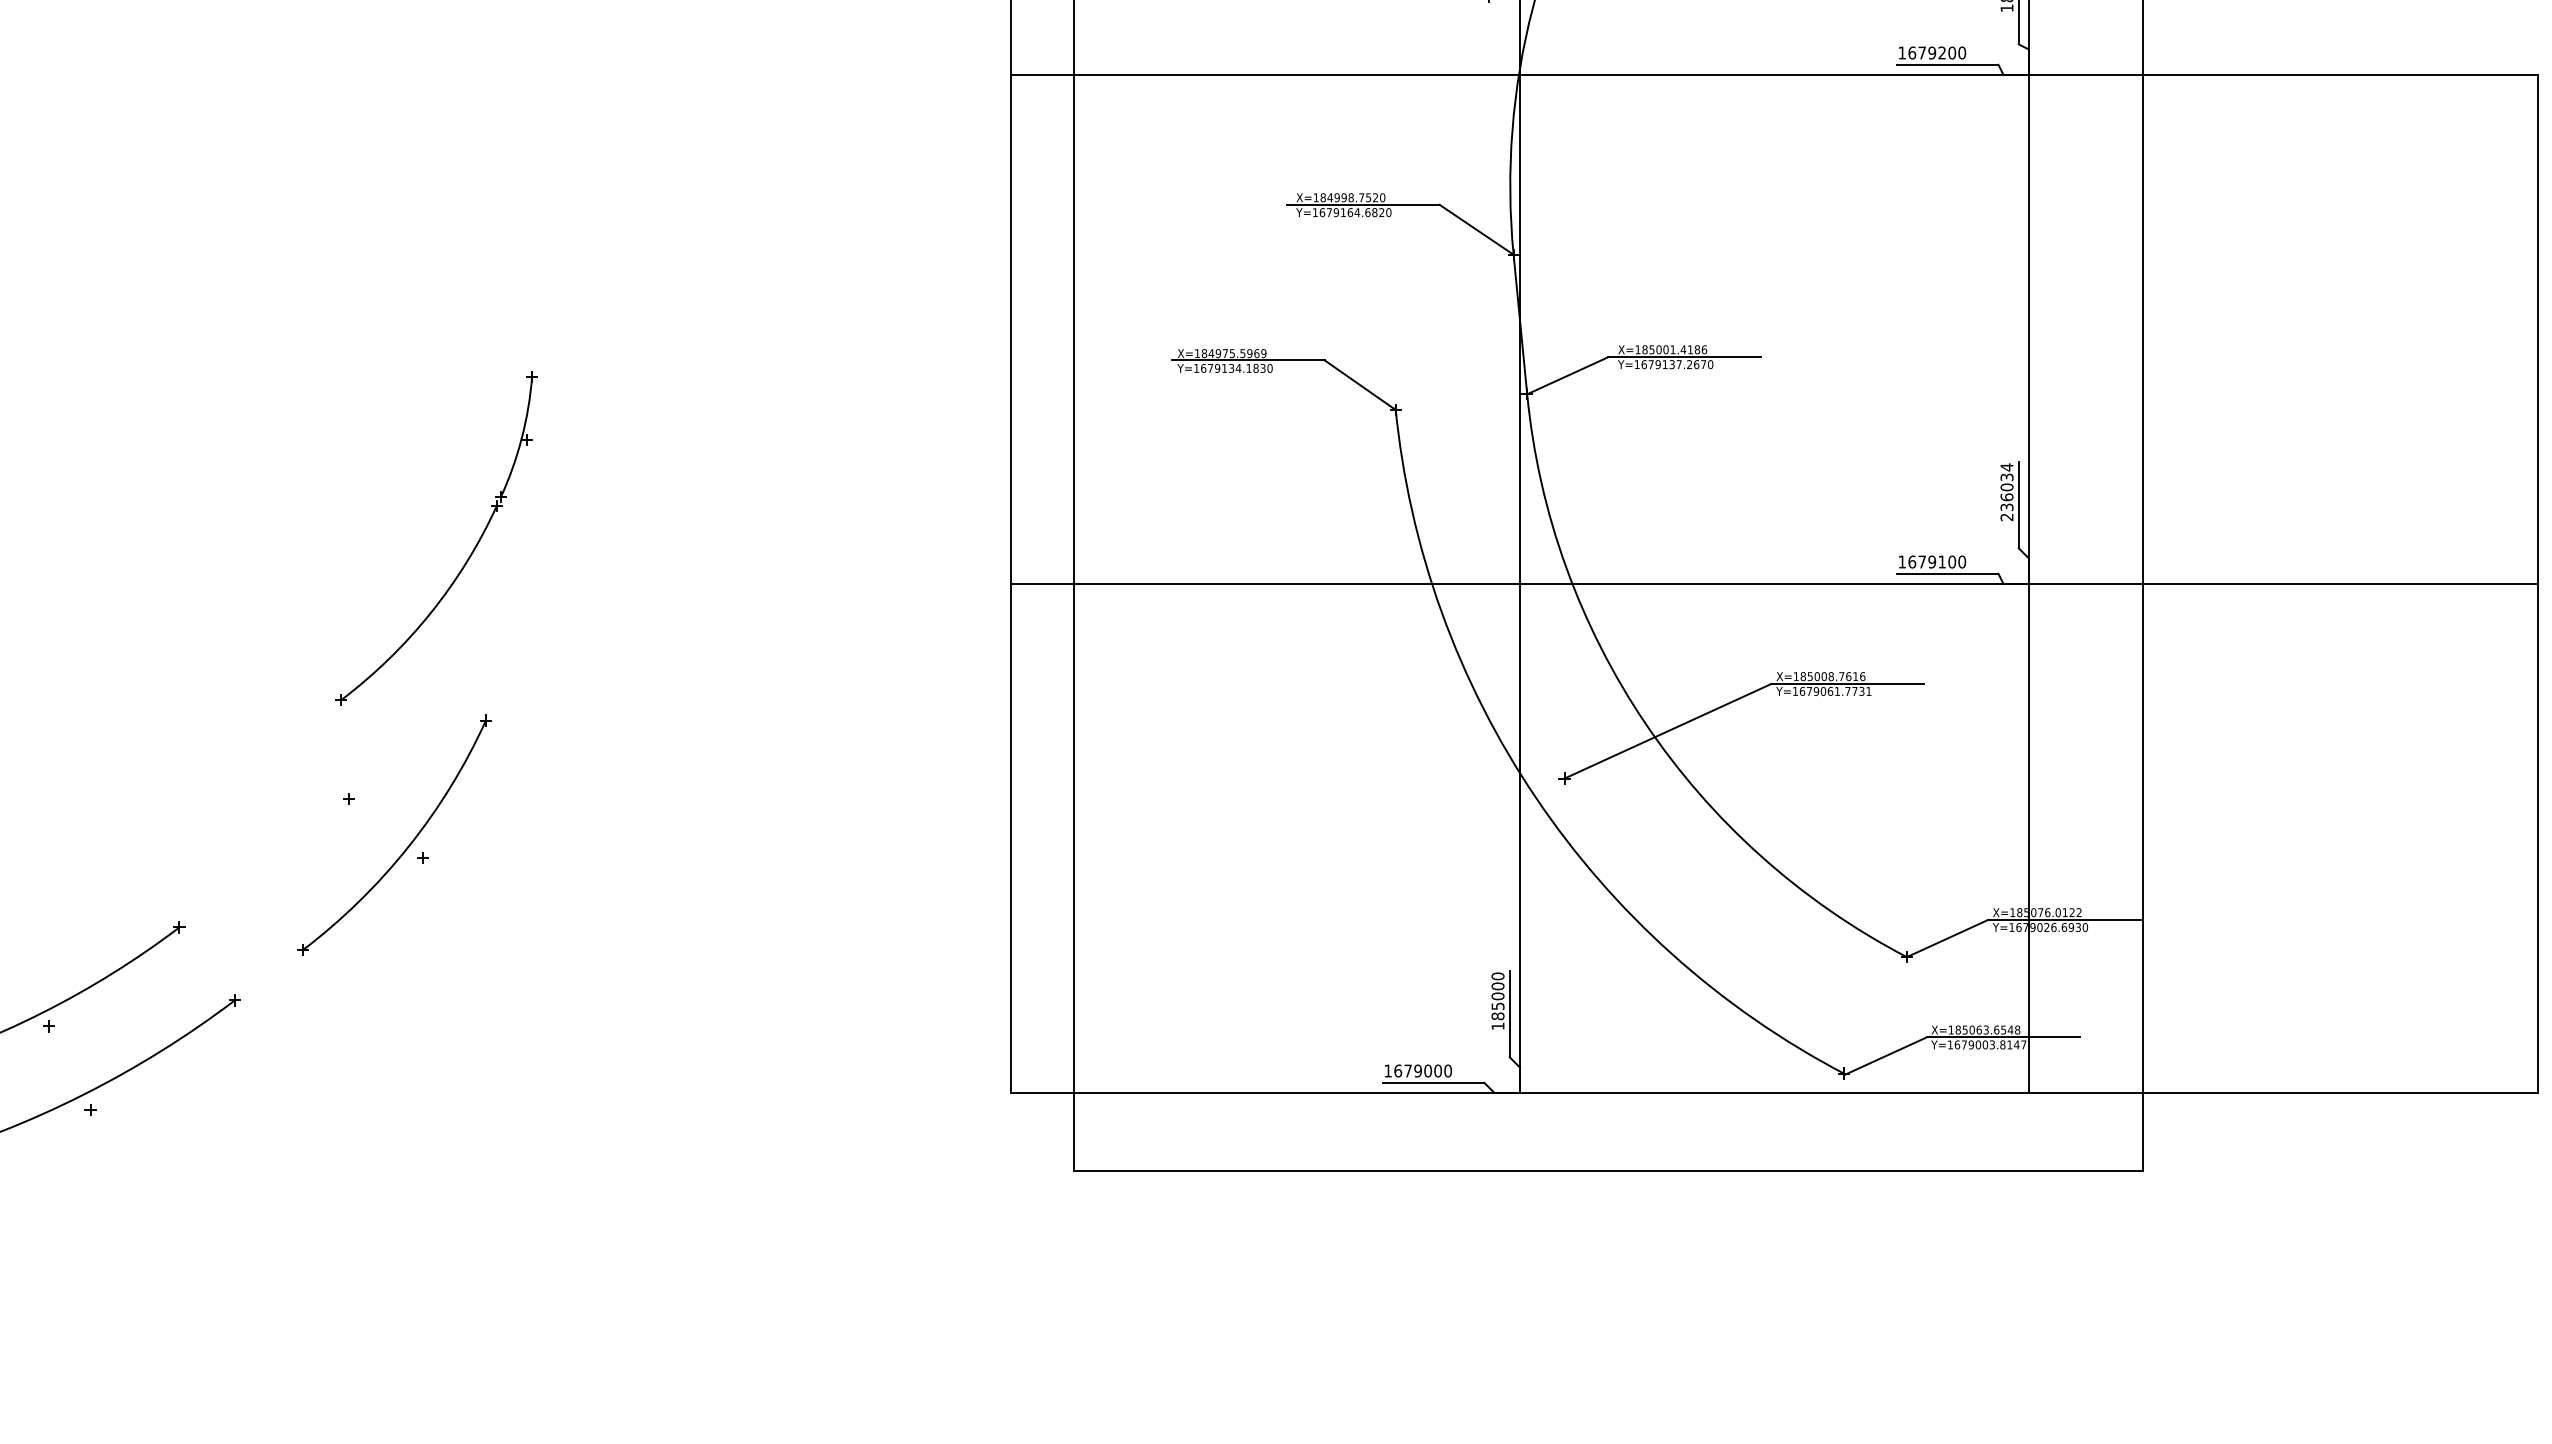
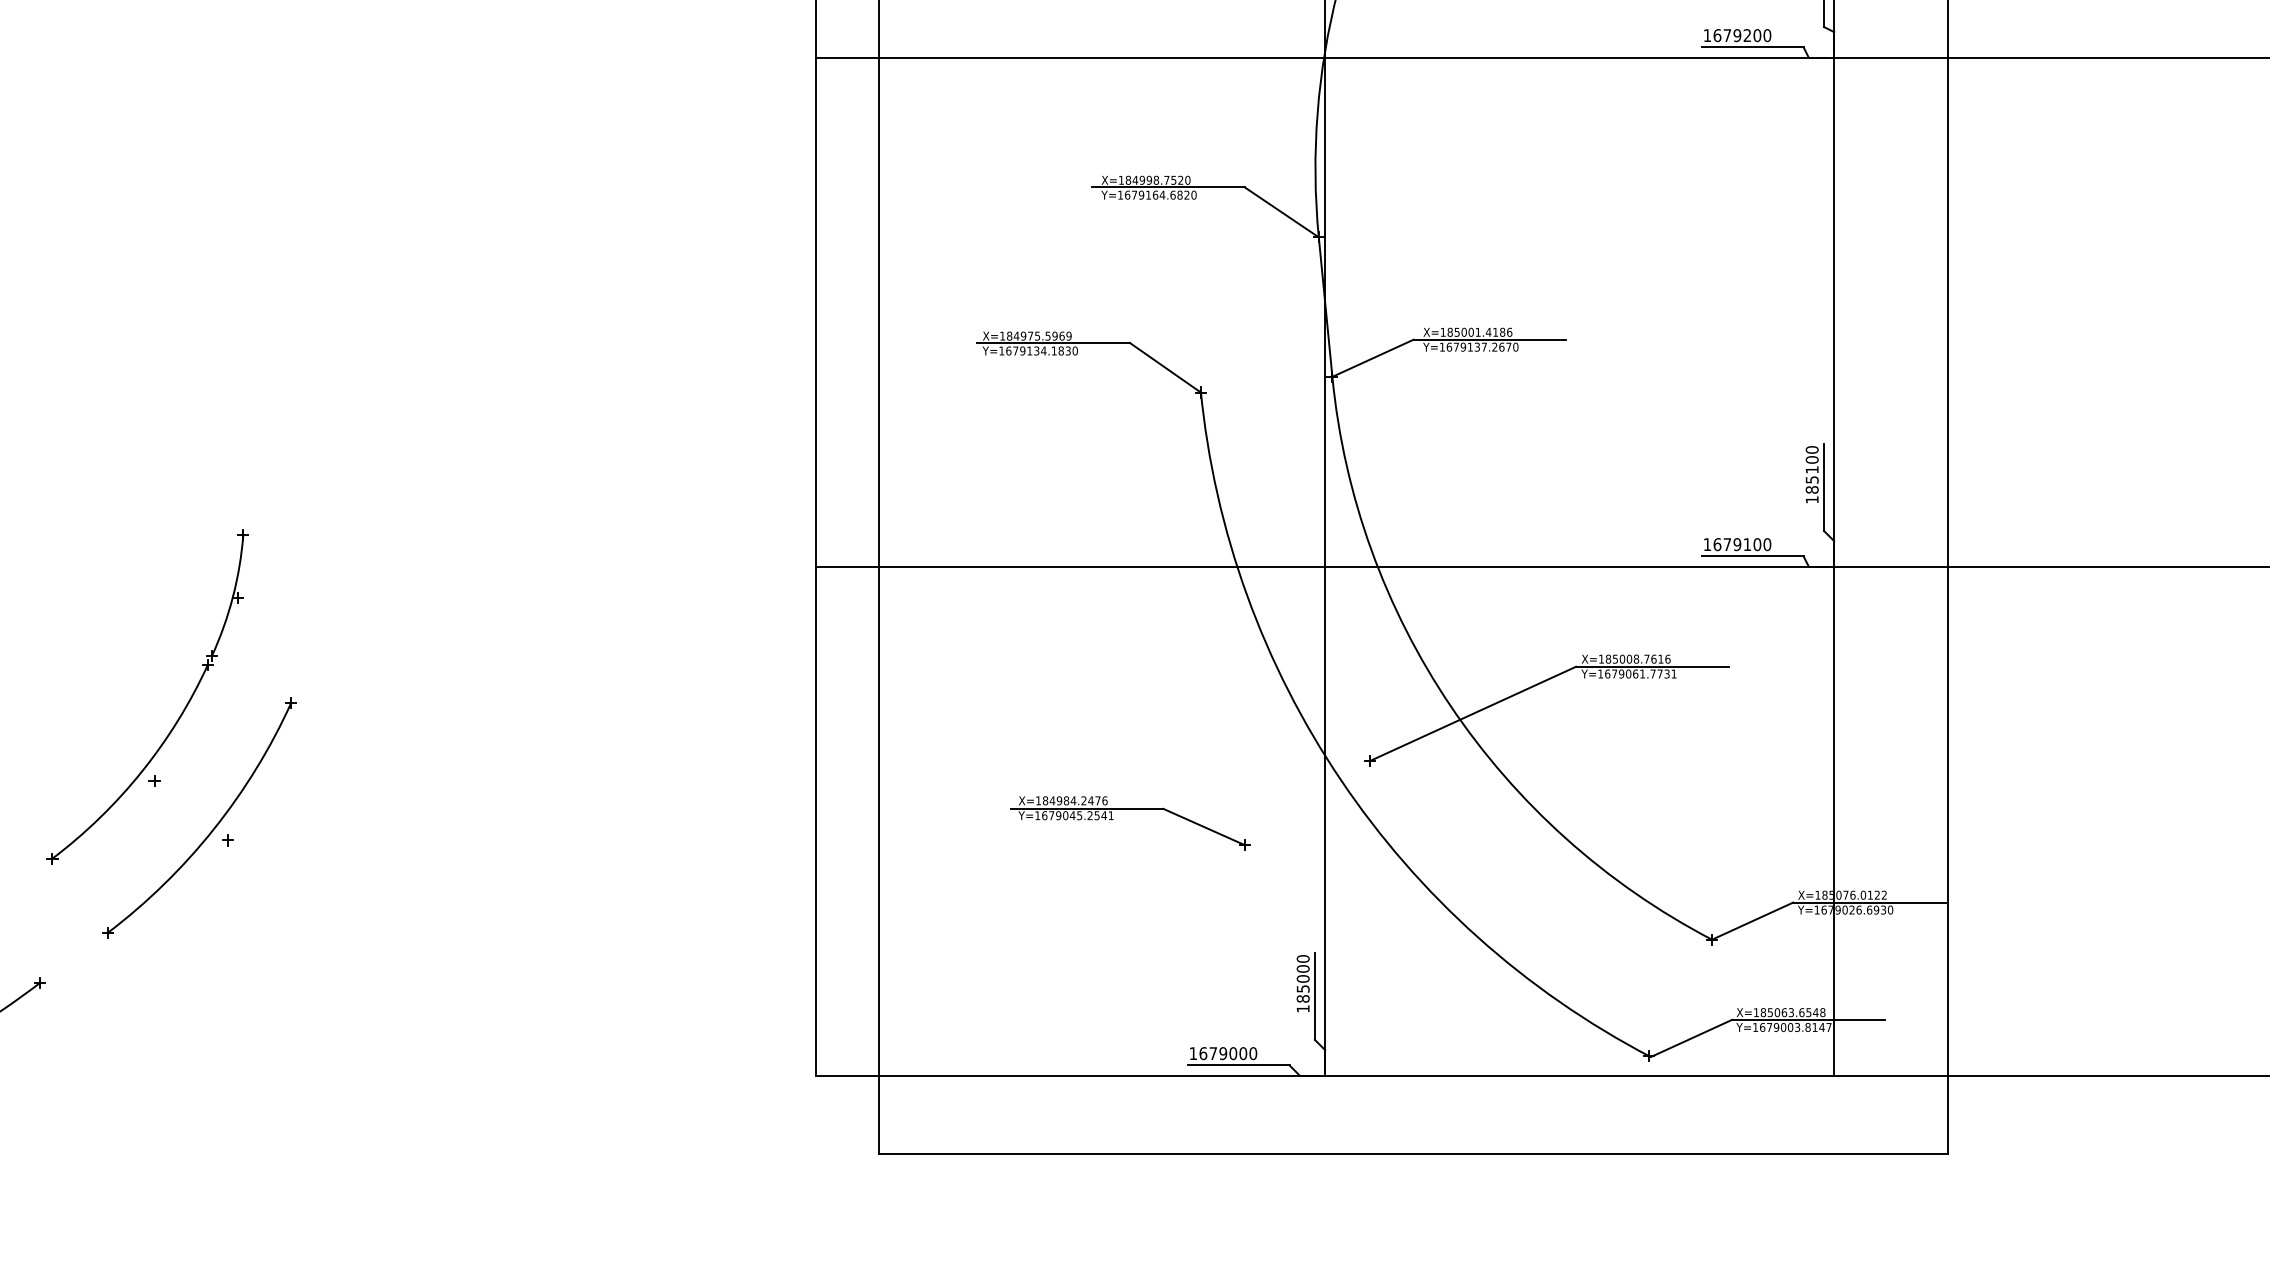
text: (2006, 492) -> (1811, 475), 236034 -> 185100
part: (467, 558) -> (178, 717), moved
part: (1325, 826) -> (1130, 809), added

